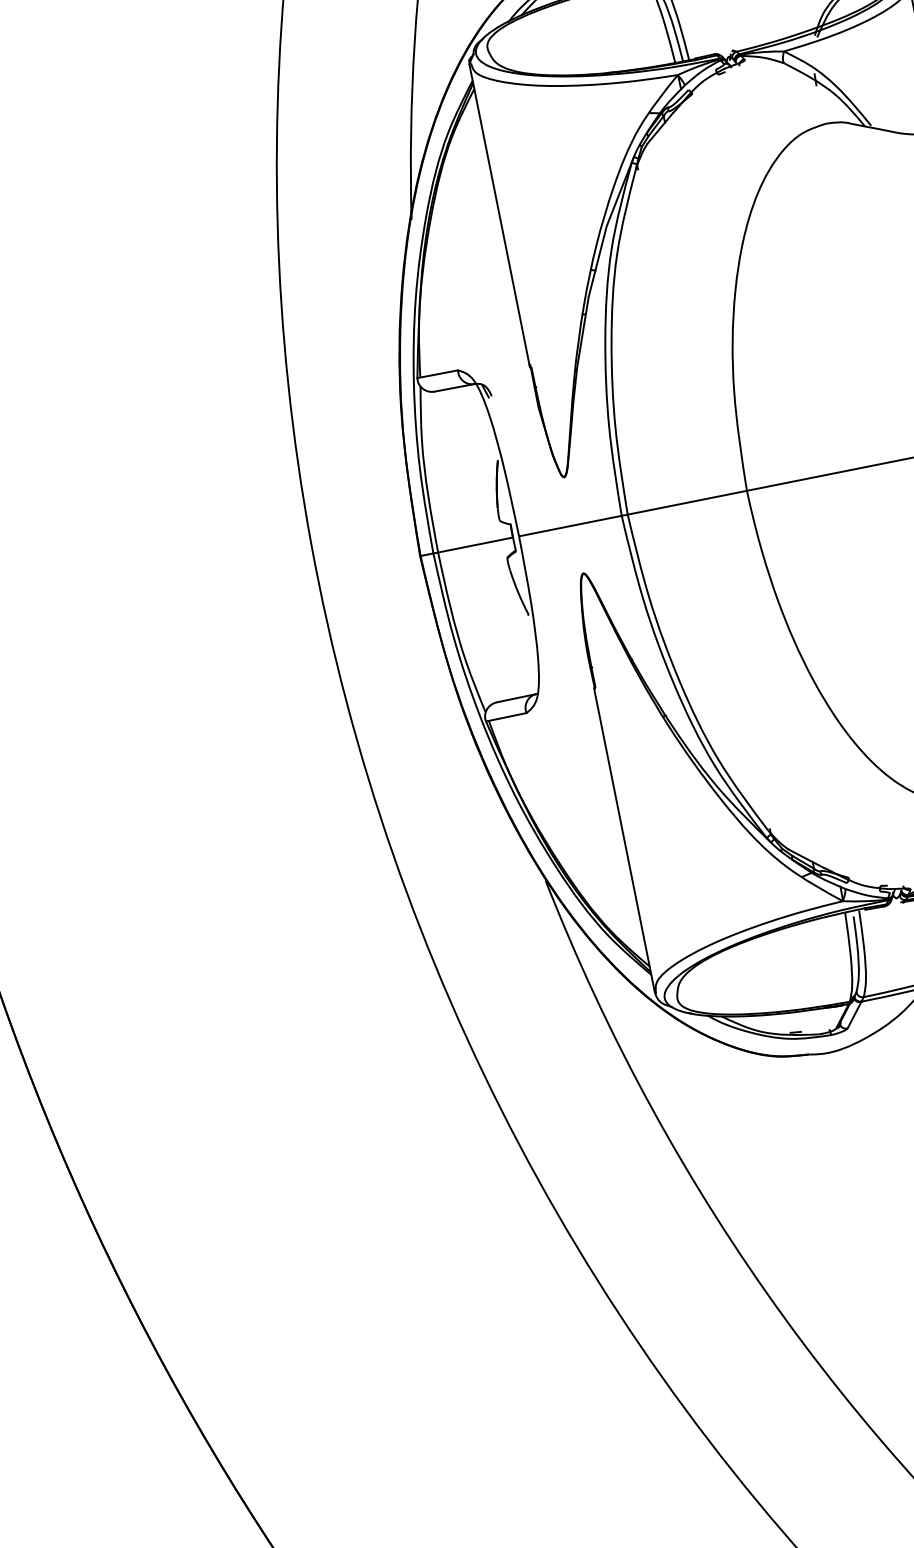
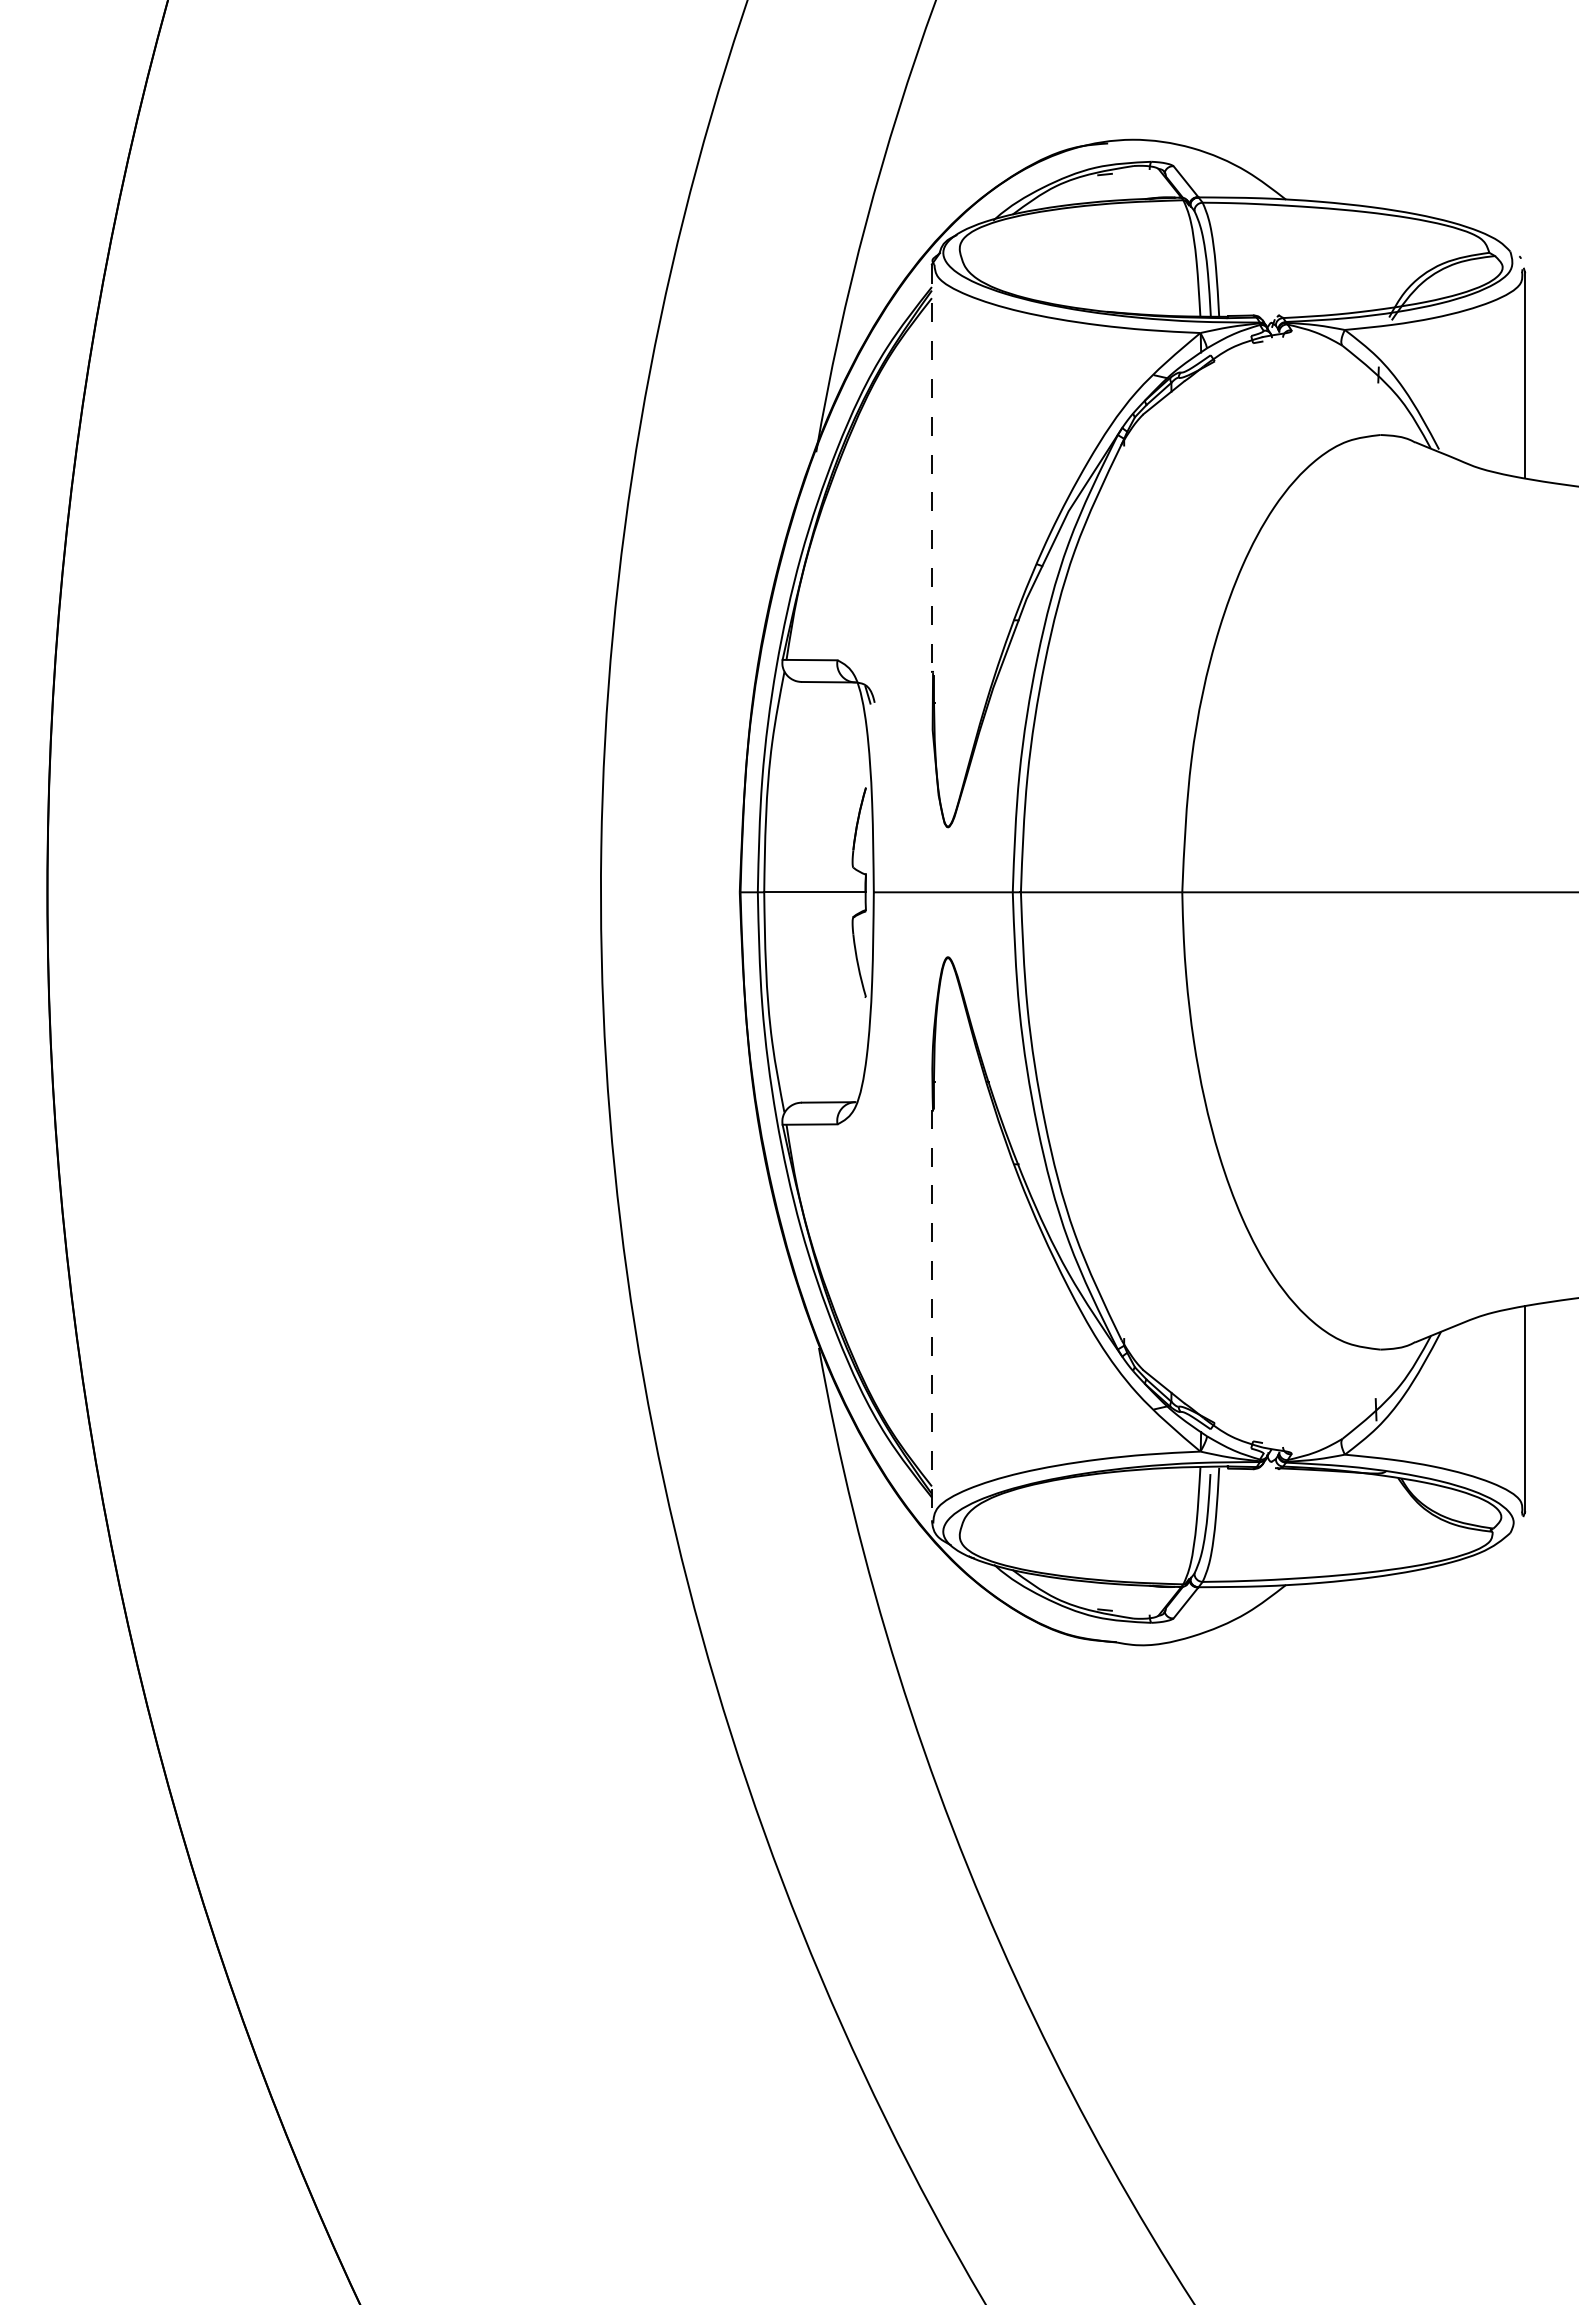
line: (499, 216) -> (931, 470), solid -> dashed
line: (624, 840) -> (931, 1315), solid -> dashed

